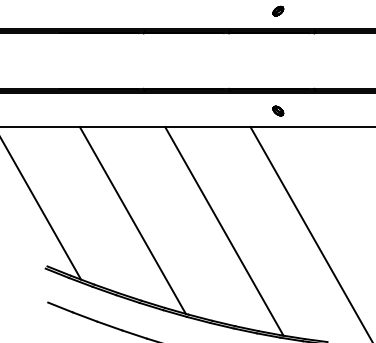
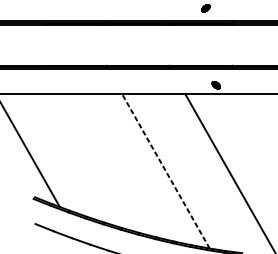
part: (278, 110) -> (216, 84), moved
line: (132, 220) -> (97, 163), removed
line: (224, 231) -> (166, 171), solid -> dashed

